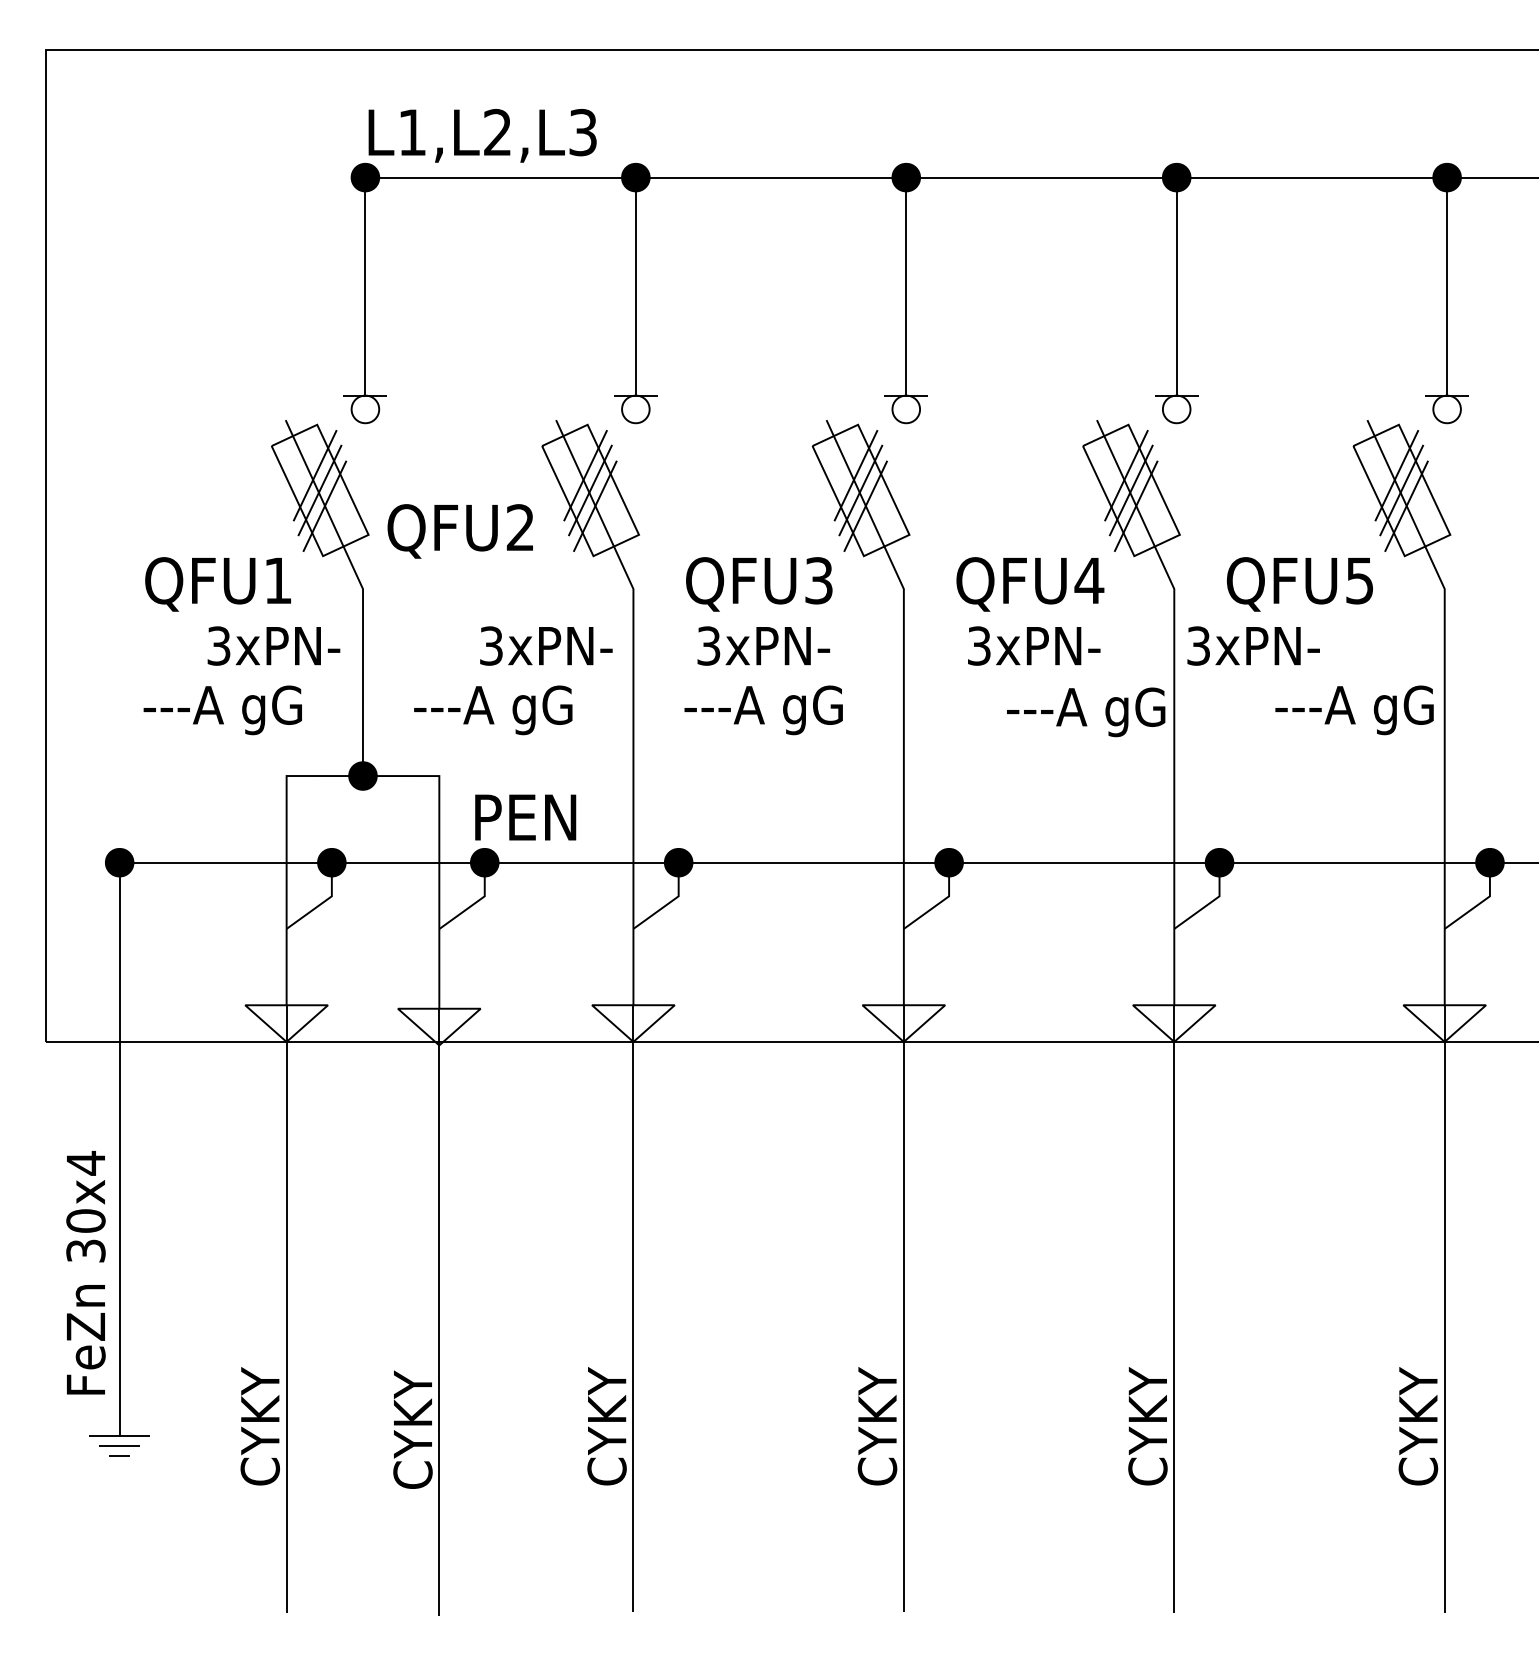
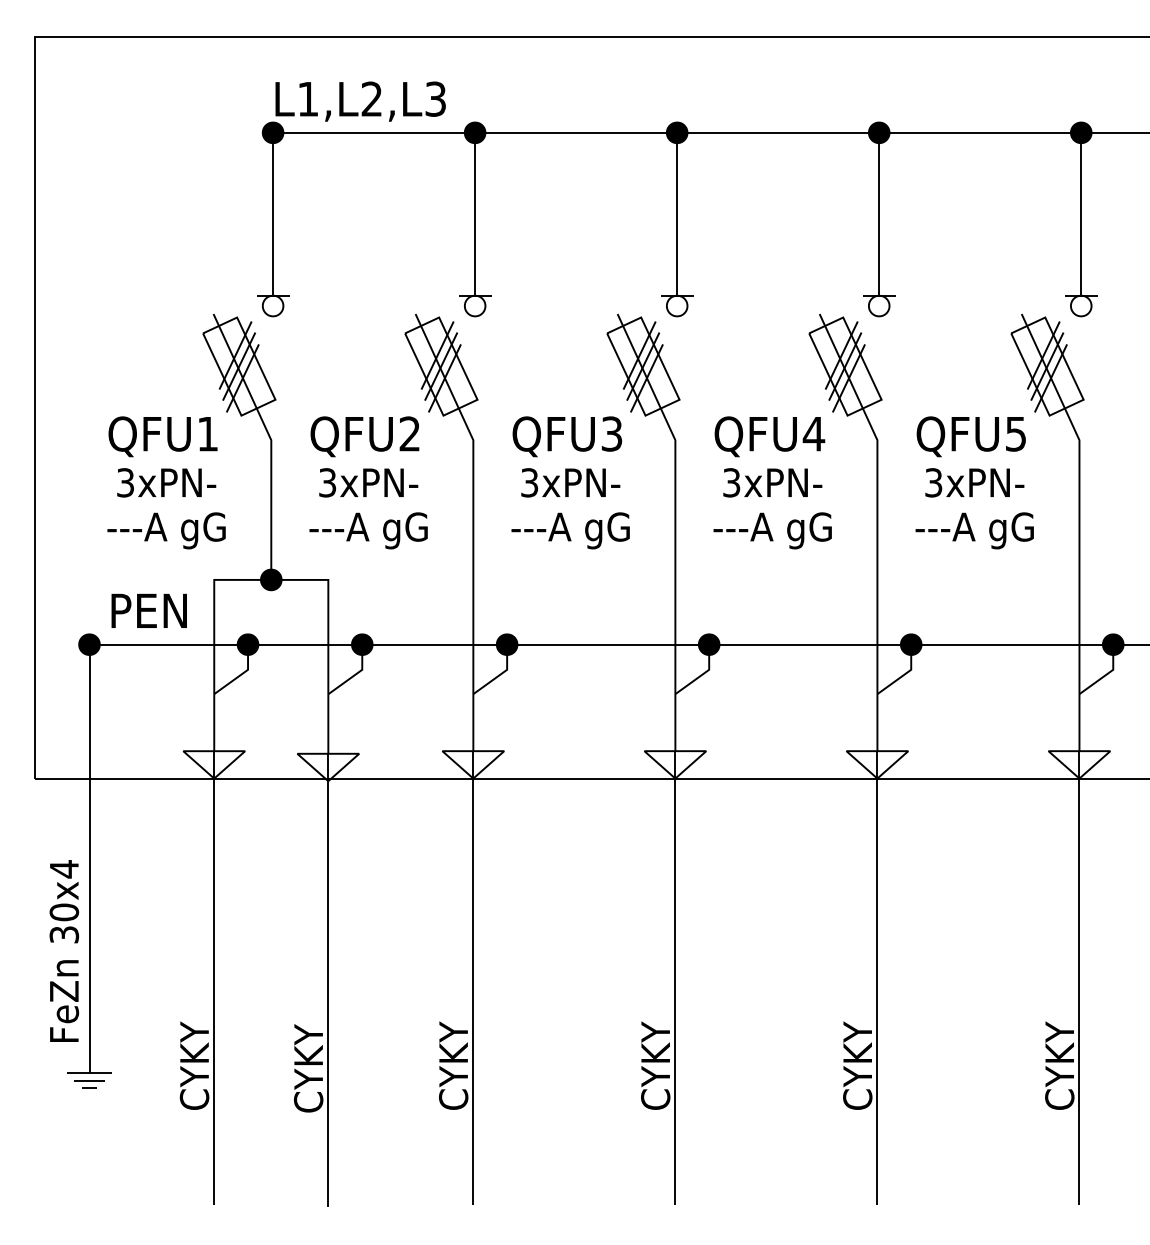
text: (459, 531) -> (364, 436), moved
text: (273, 645) -> (166, 482), moved
text: (546, 645) -> (368, 482), moved
text: (1253, 645) -> (974, 482), moved
text: (1354, 710) -> (974, 530), moved
text: (1086, 712) -> (772, 530), moved
text: (525, 817) -> (149, 610), moved

